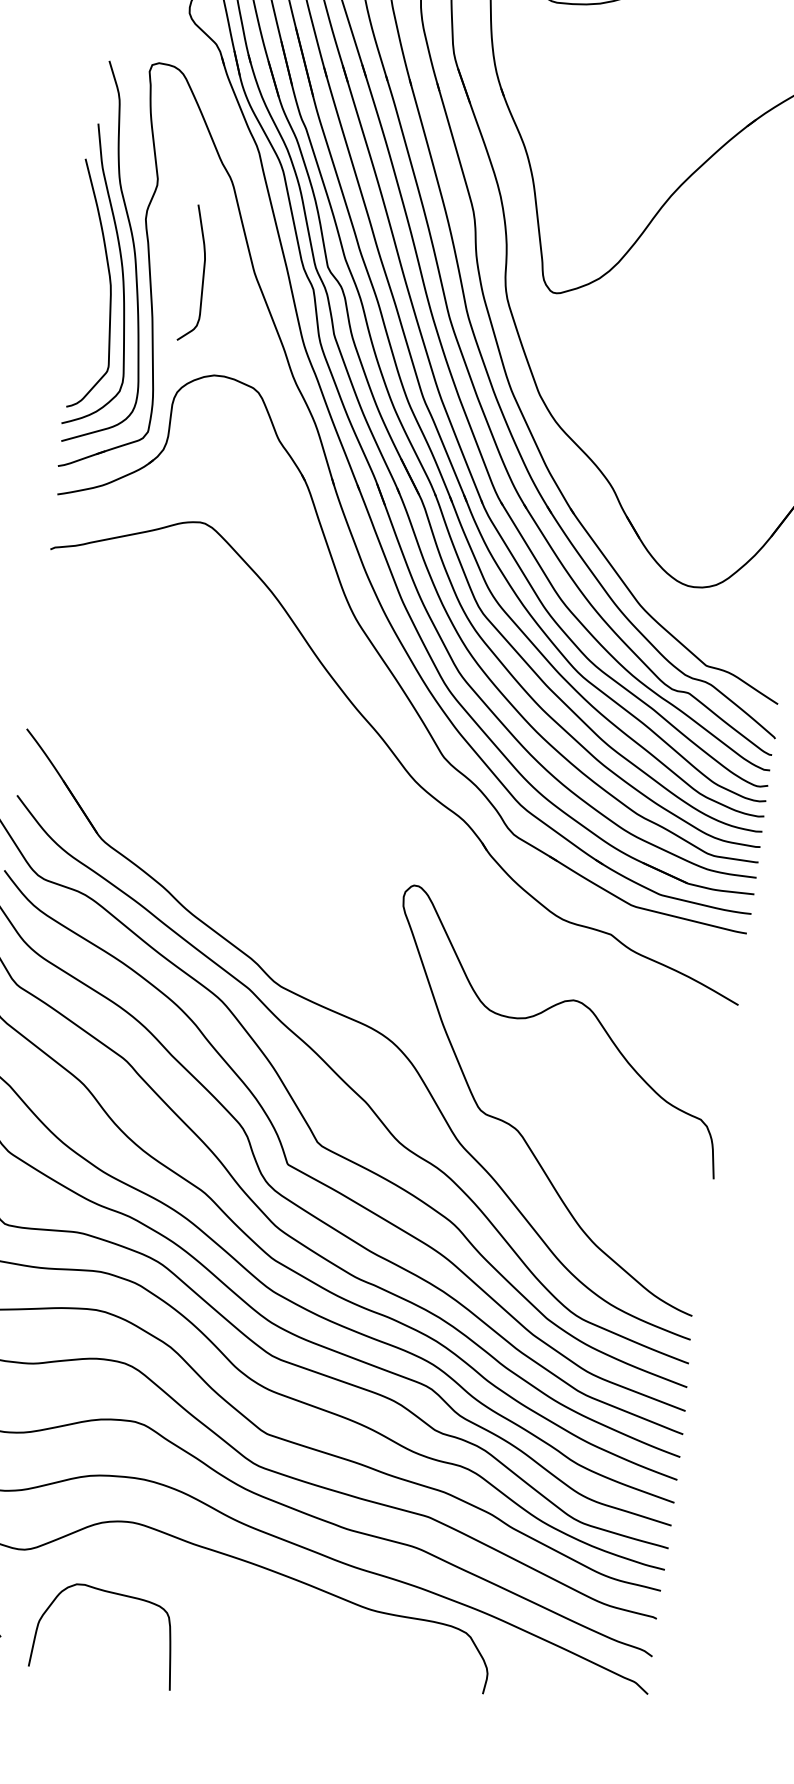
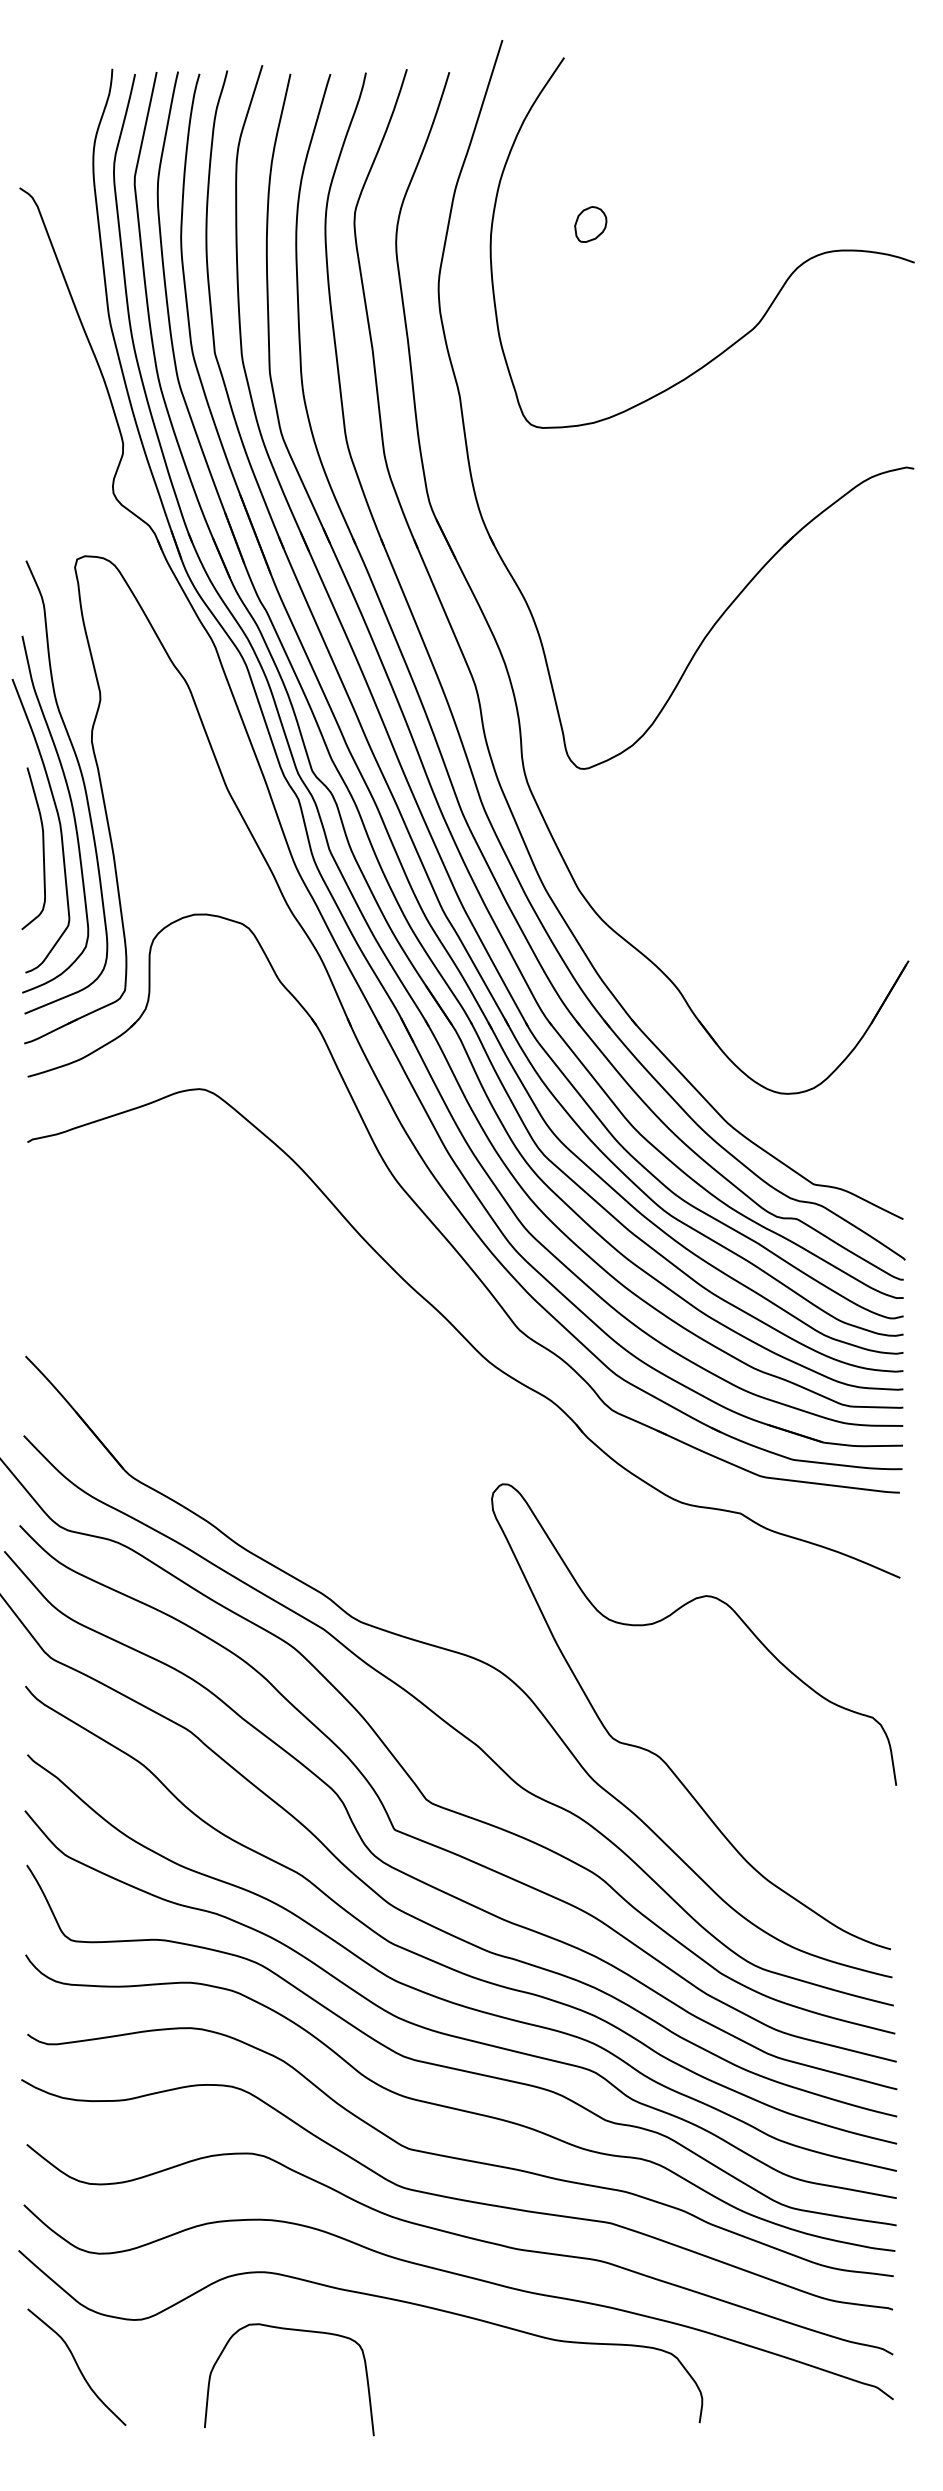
curve: (202, 274) -> (42, 848), moved
curve: (109, 1593) -> (289, 2330), moved

